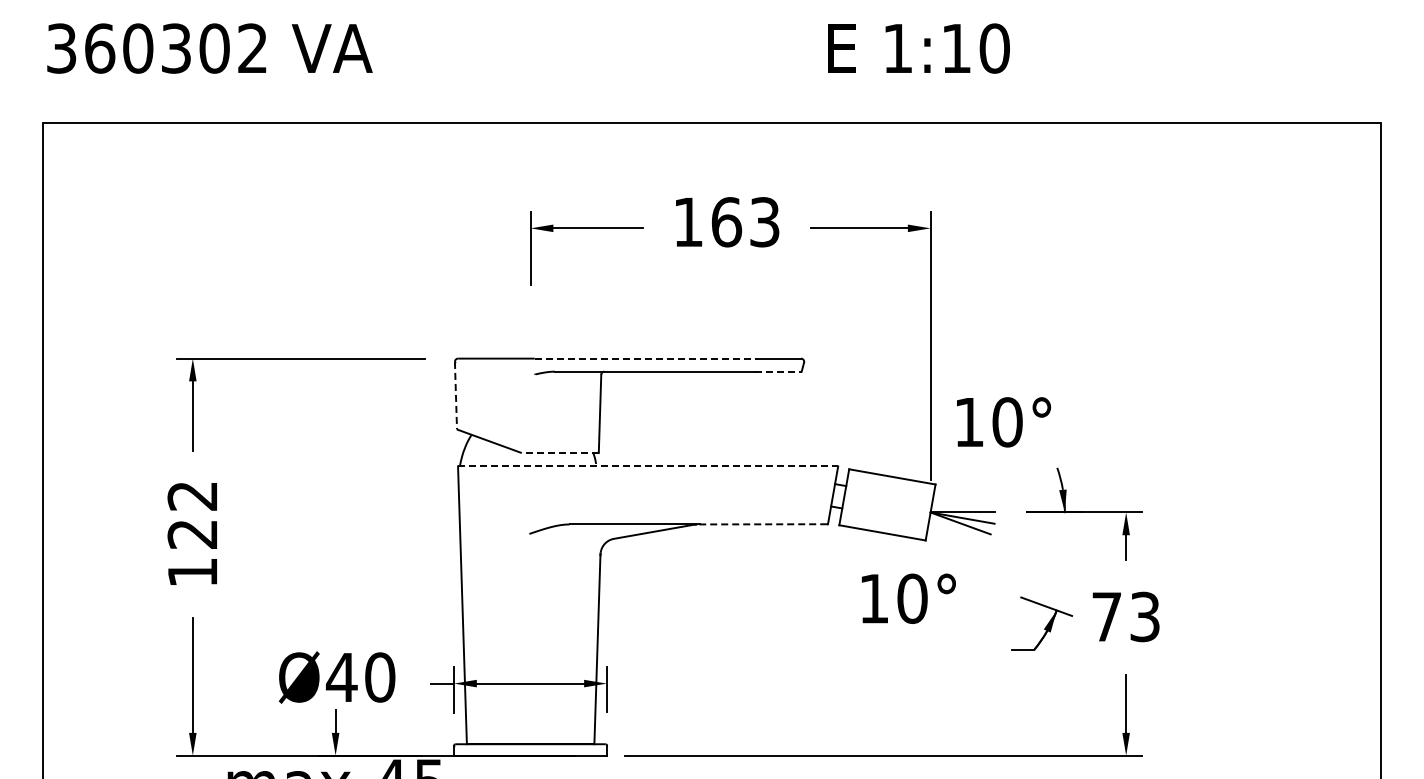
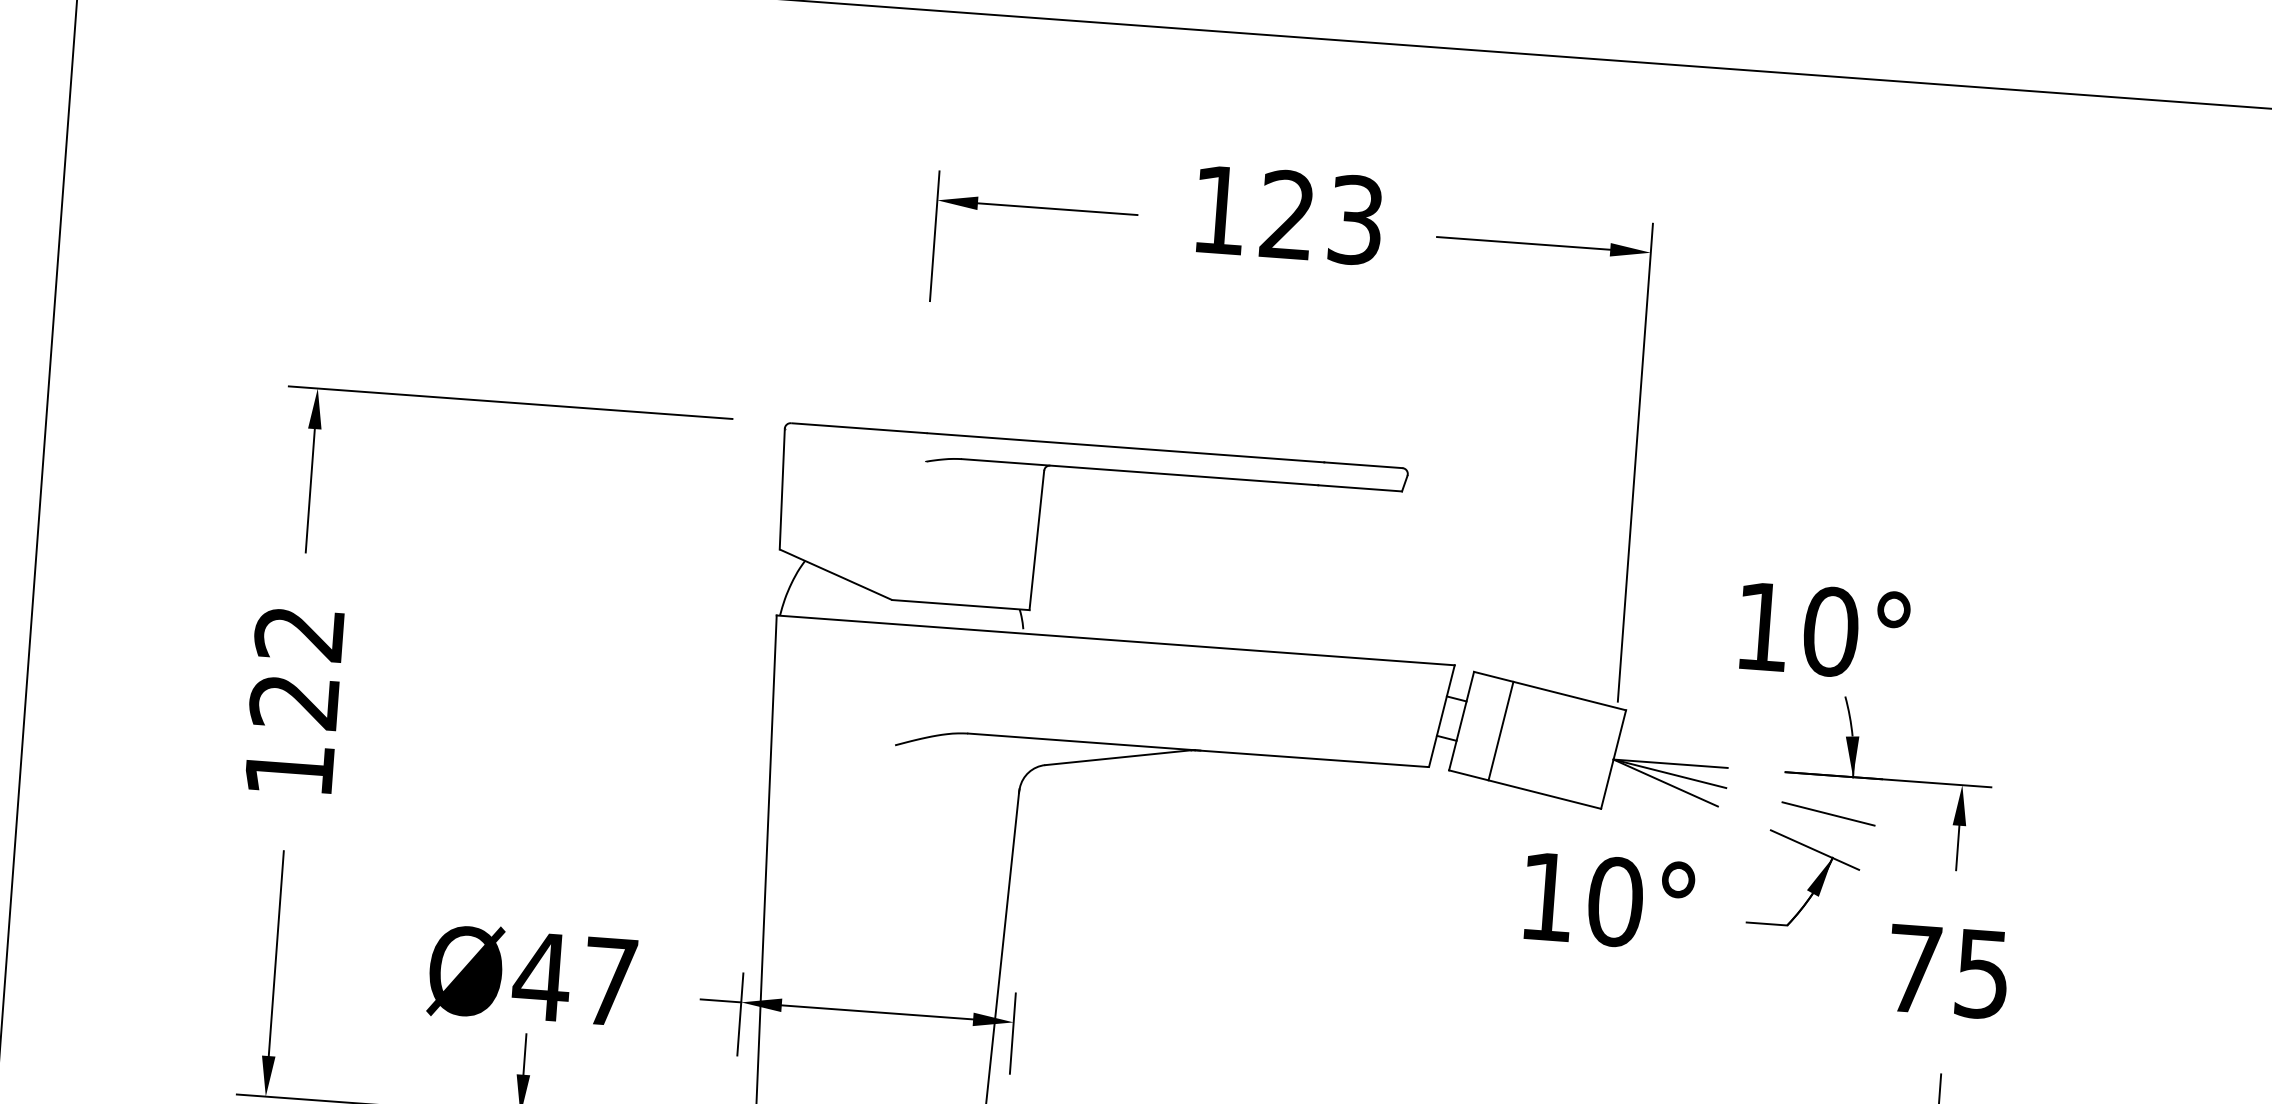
text: (726, 222) -> (1287, 215), 163 -> 123
line: (646, 358) -> (1126, 447), dashed -> solid
line: (778, 371) -> (1360, 488), dashed -> solid
line: (455, 395) -> (781, 488), dashed -> solid
text: (1004, 422) -> (1825, 631), moved
line: (560, 453) -> (961, 605), dashed -> solid
line: (648, 466) -> (1116, 640), dashed -> solid
line: (866, 501) -> (1500, 731), added
line: (762, 524) -> (1312, 758), dashed -> solid
line: (1052, 533) -> (1828, 813), added
text: (908, 598) -> (1608, 900), moved
text: (1145, 616) -> (1983, 973), 73 -> 75
part: (1041, 623) -> (1803, 879), moved
text: (380, 677) -> (610, 981), Ø40 -> Ø47

